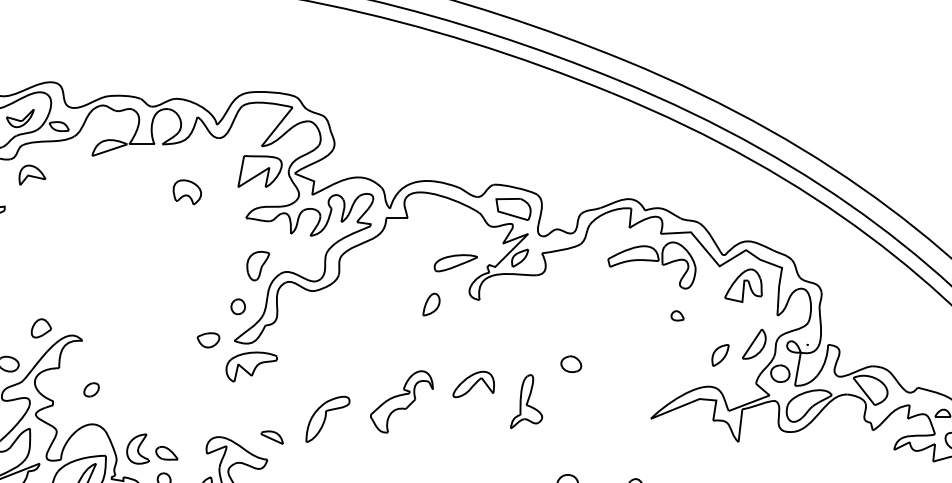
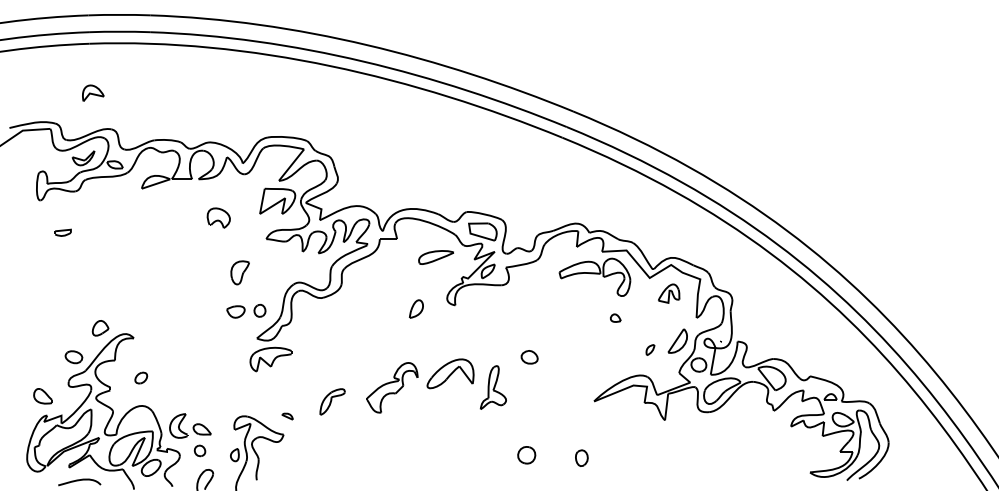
part: (32, 174) -> (93, 92), moved
part: (455, 263) -> (435, 257), moved
part: (257, 265) -> (239, 272), moved
part: (742, 285) -> (668, 293), size x0.7
part: (207, 339) -> (235, 311), moved
part: (720, 354) -> (650, 349), size x0.6
part: (473, 384) -> (450, 373), size x1.4
part: (327, 418) -> (332, 401), size x0.7
part: (272, 437) -> (287, 416), size x0.6

